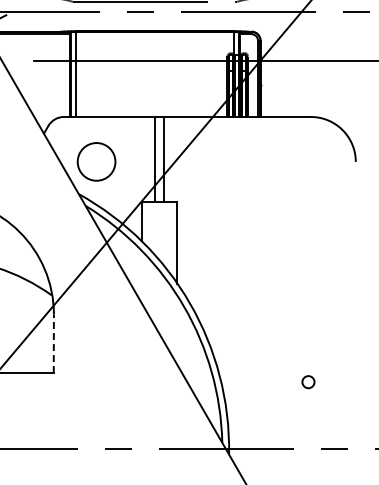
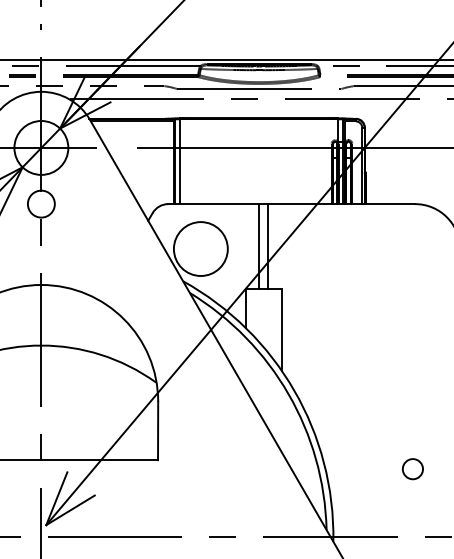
circle: (96, 162) -> (200, 249), size x1.43
line: (54, 343) -> (158, 430), dashed -> solid
circle: (308, 382) -> (412, 469), size x1.67

